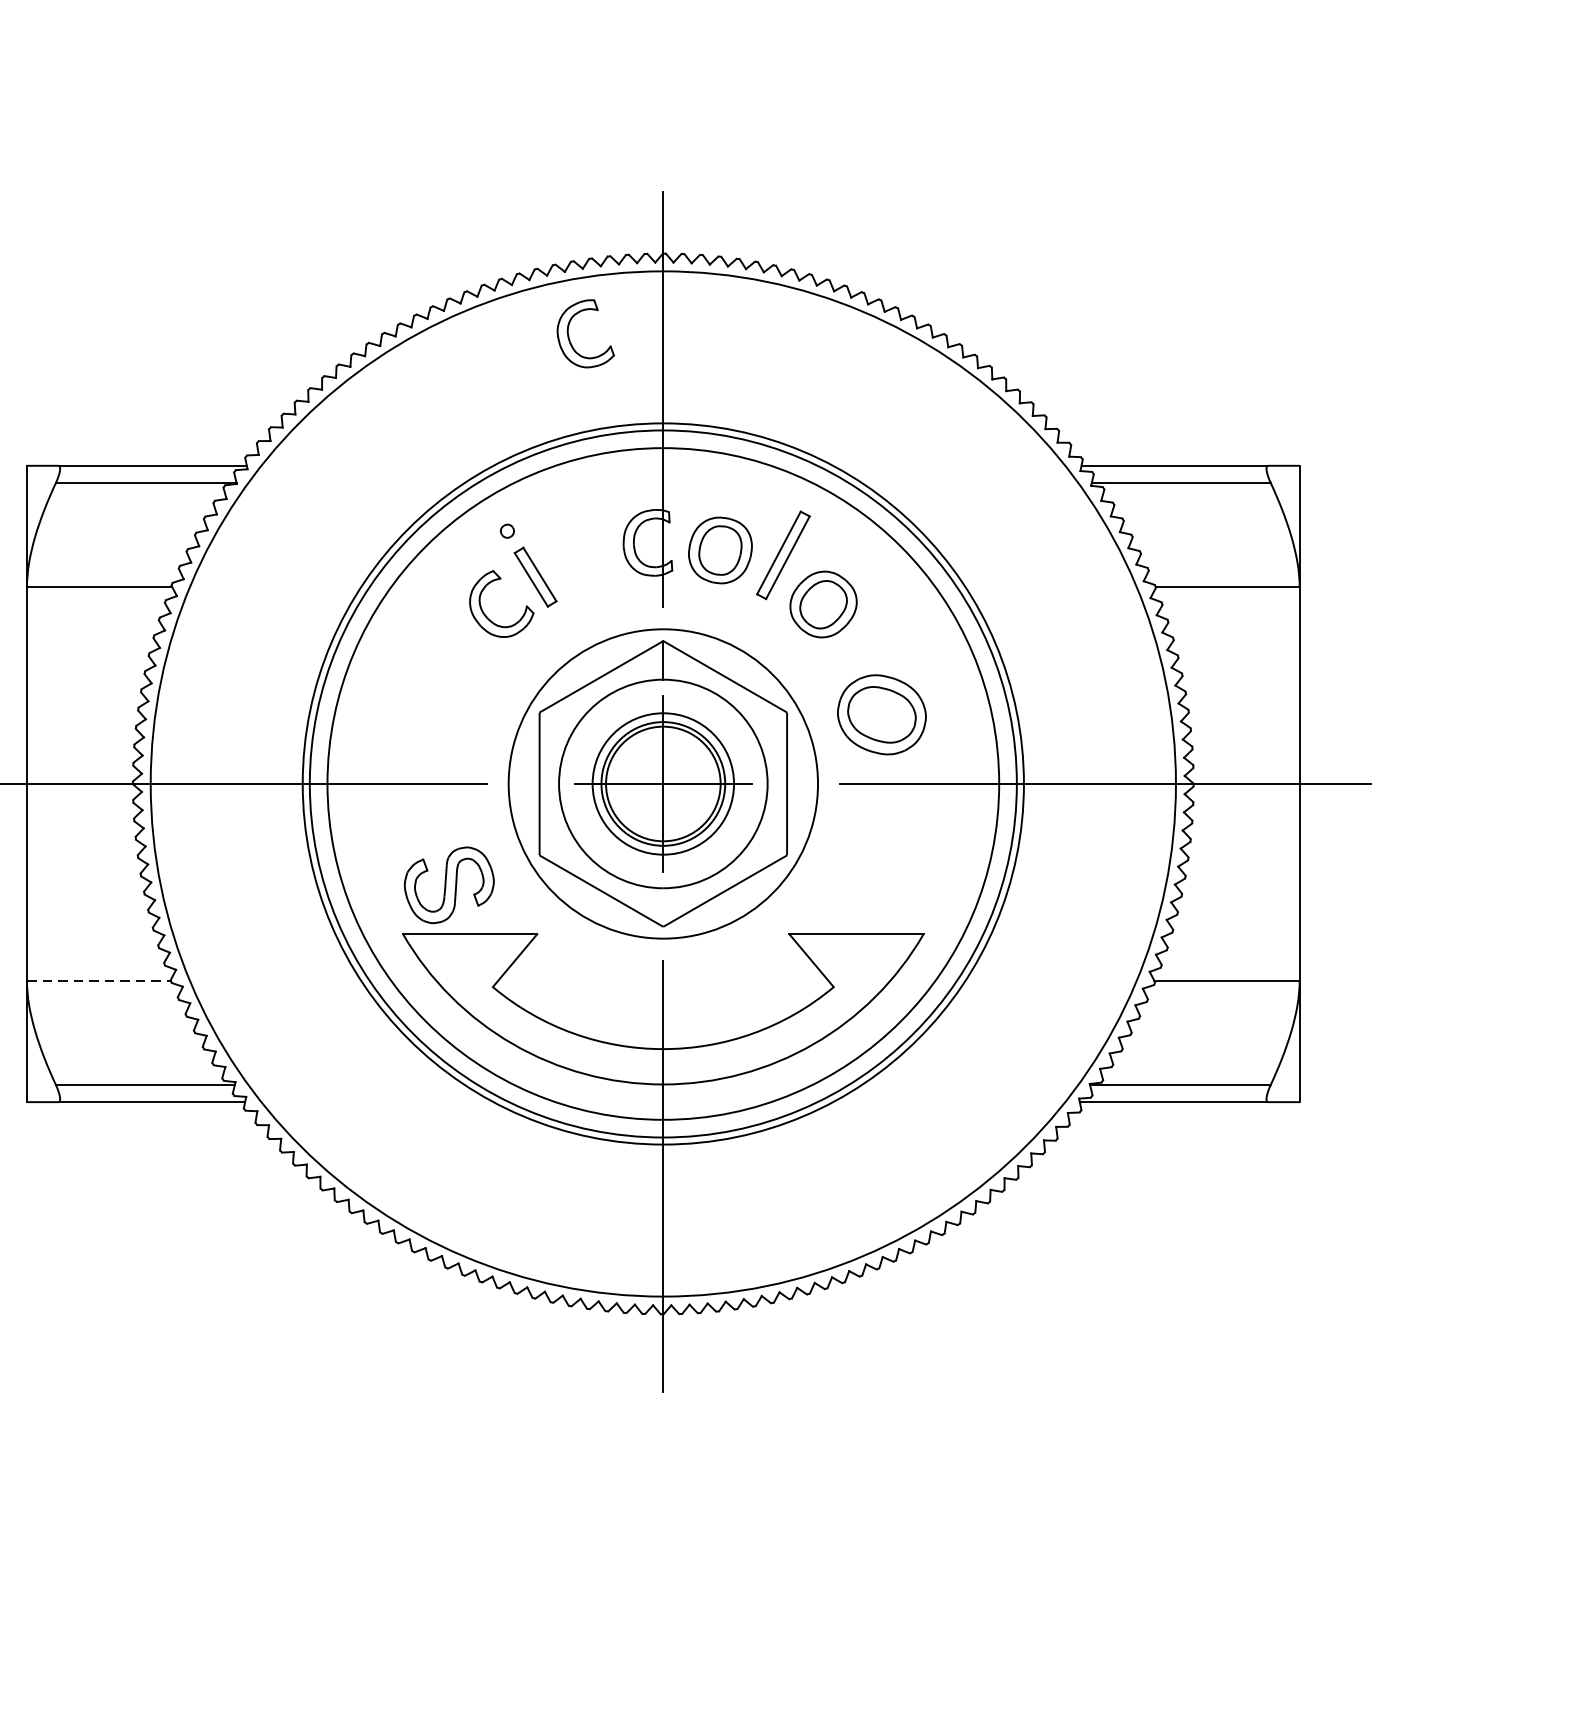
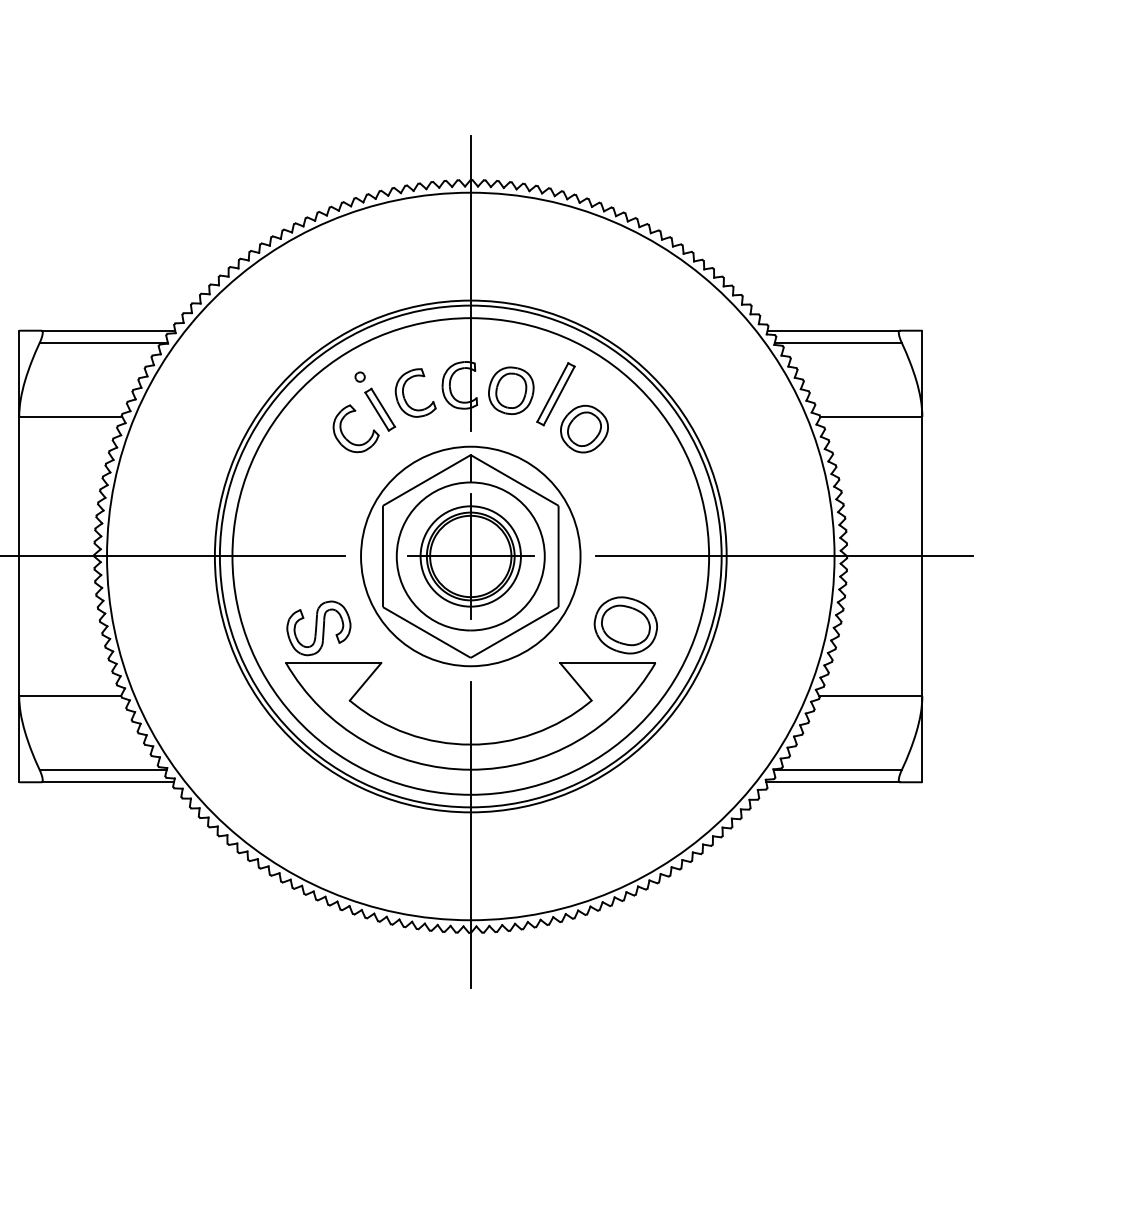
part: (569, 335) -> (404, 394), moved
part: (881, 714) -> (625, 625), moved
line: (99, 981) -> (70, 696), dashed -> solid

